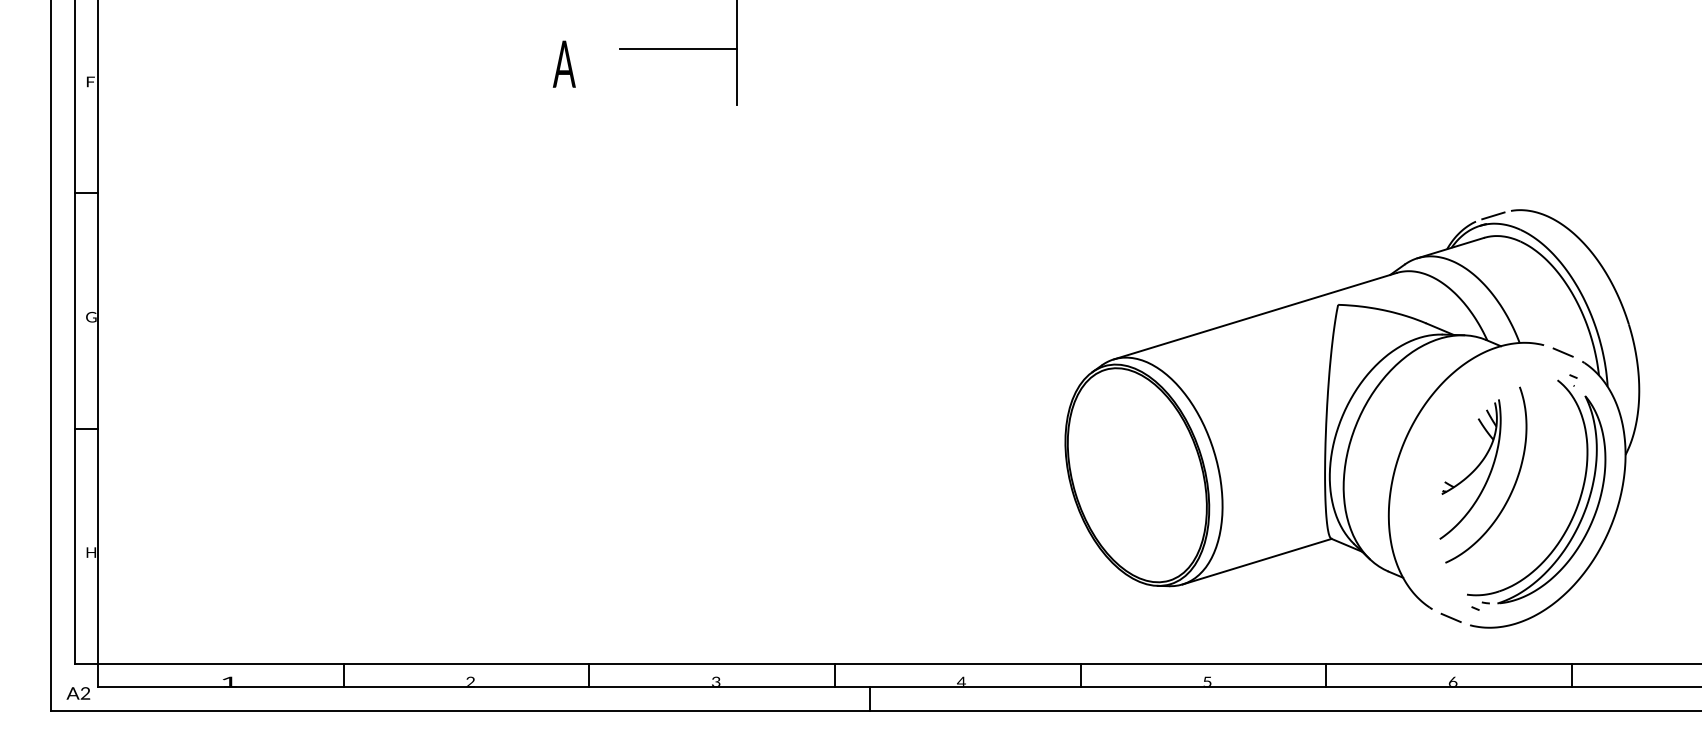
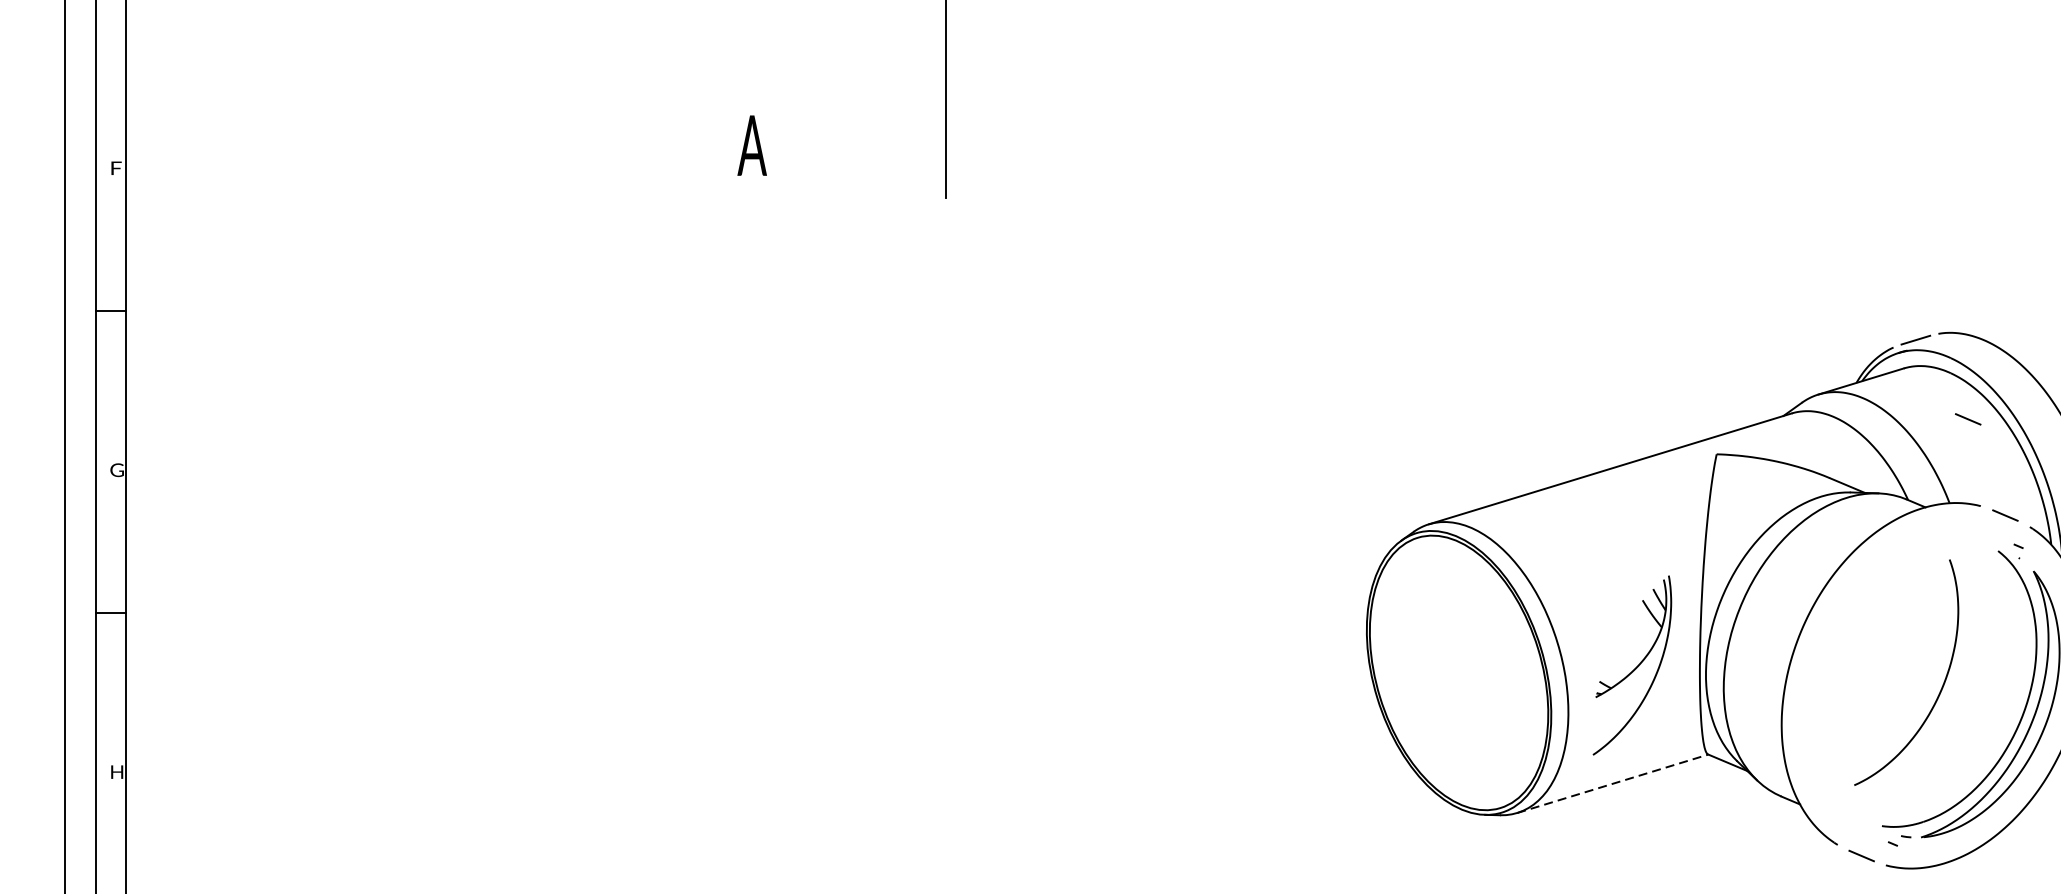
line: (678, 48) -> (870, 125), removed
text: (563, 63) -> (751, 144), moved
line: (1533, 277) -> (1967, 419), added
part: (1470, 469) -> (1632, 665), moved
line: (1257, 561) -> (1613, 783), solid -> dashed

